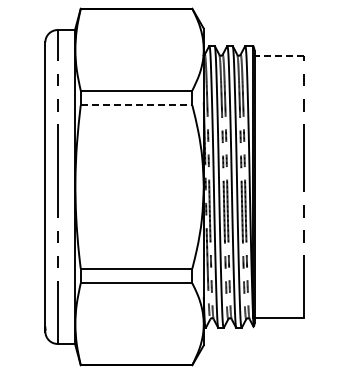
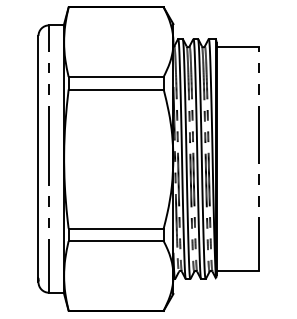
line: (279, 55) -> (237, 47), dashed -> solid
line: (136, 105) -> (116, 89), dashed -> solid

